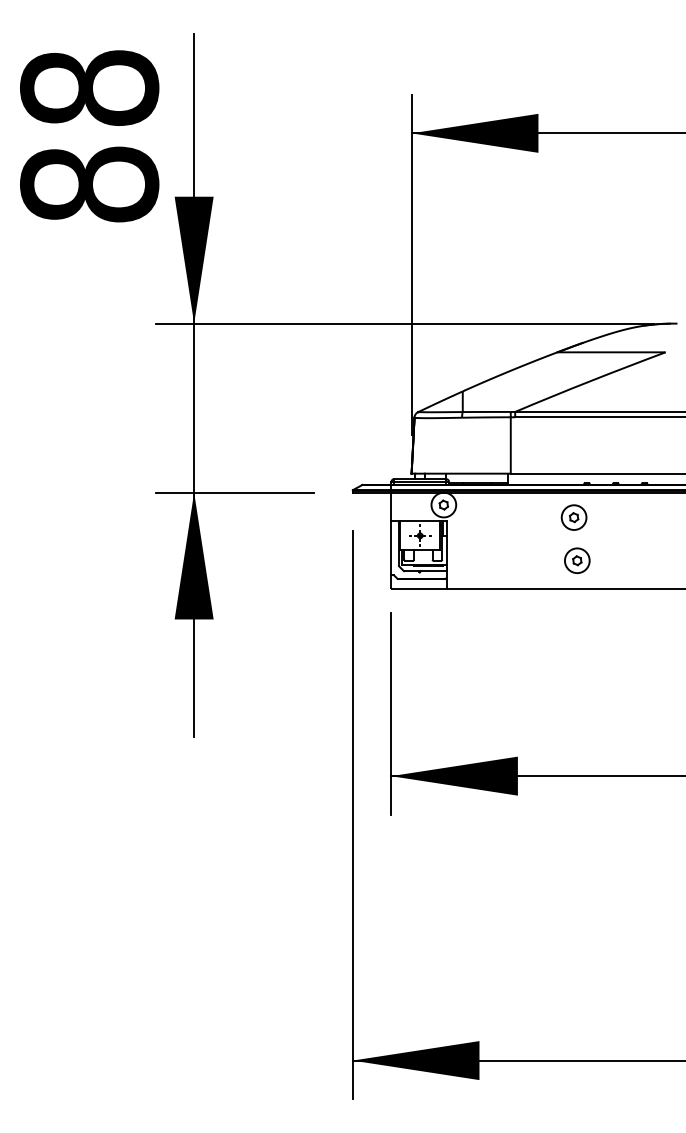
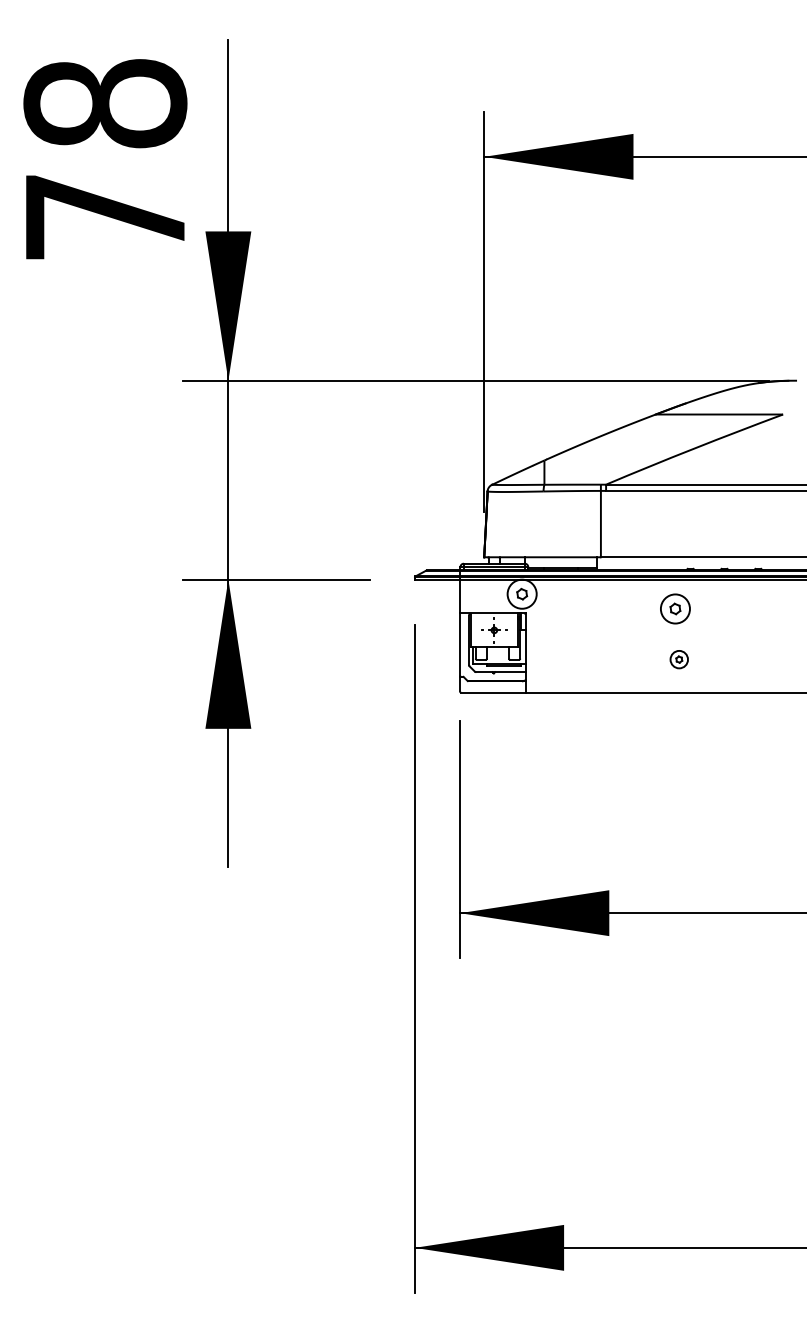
text: (89, 184) -> (105, 217), 88 -> 78
part: (577, 560) -> (679, 659), size x0.6

